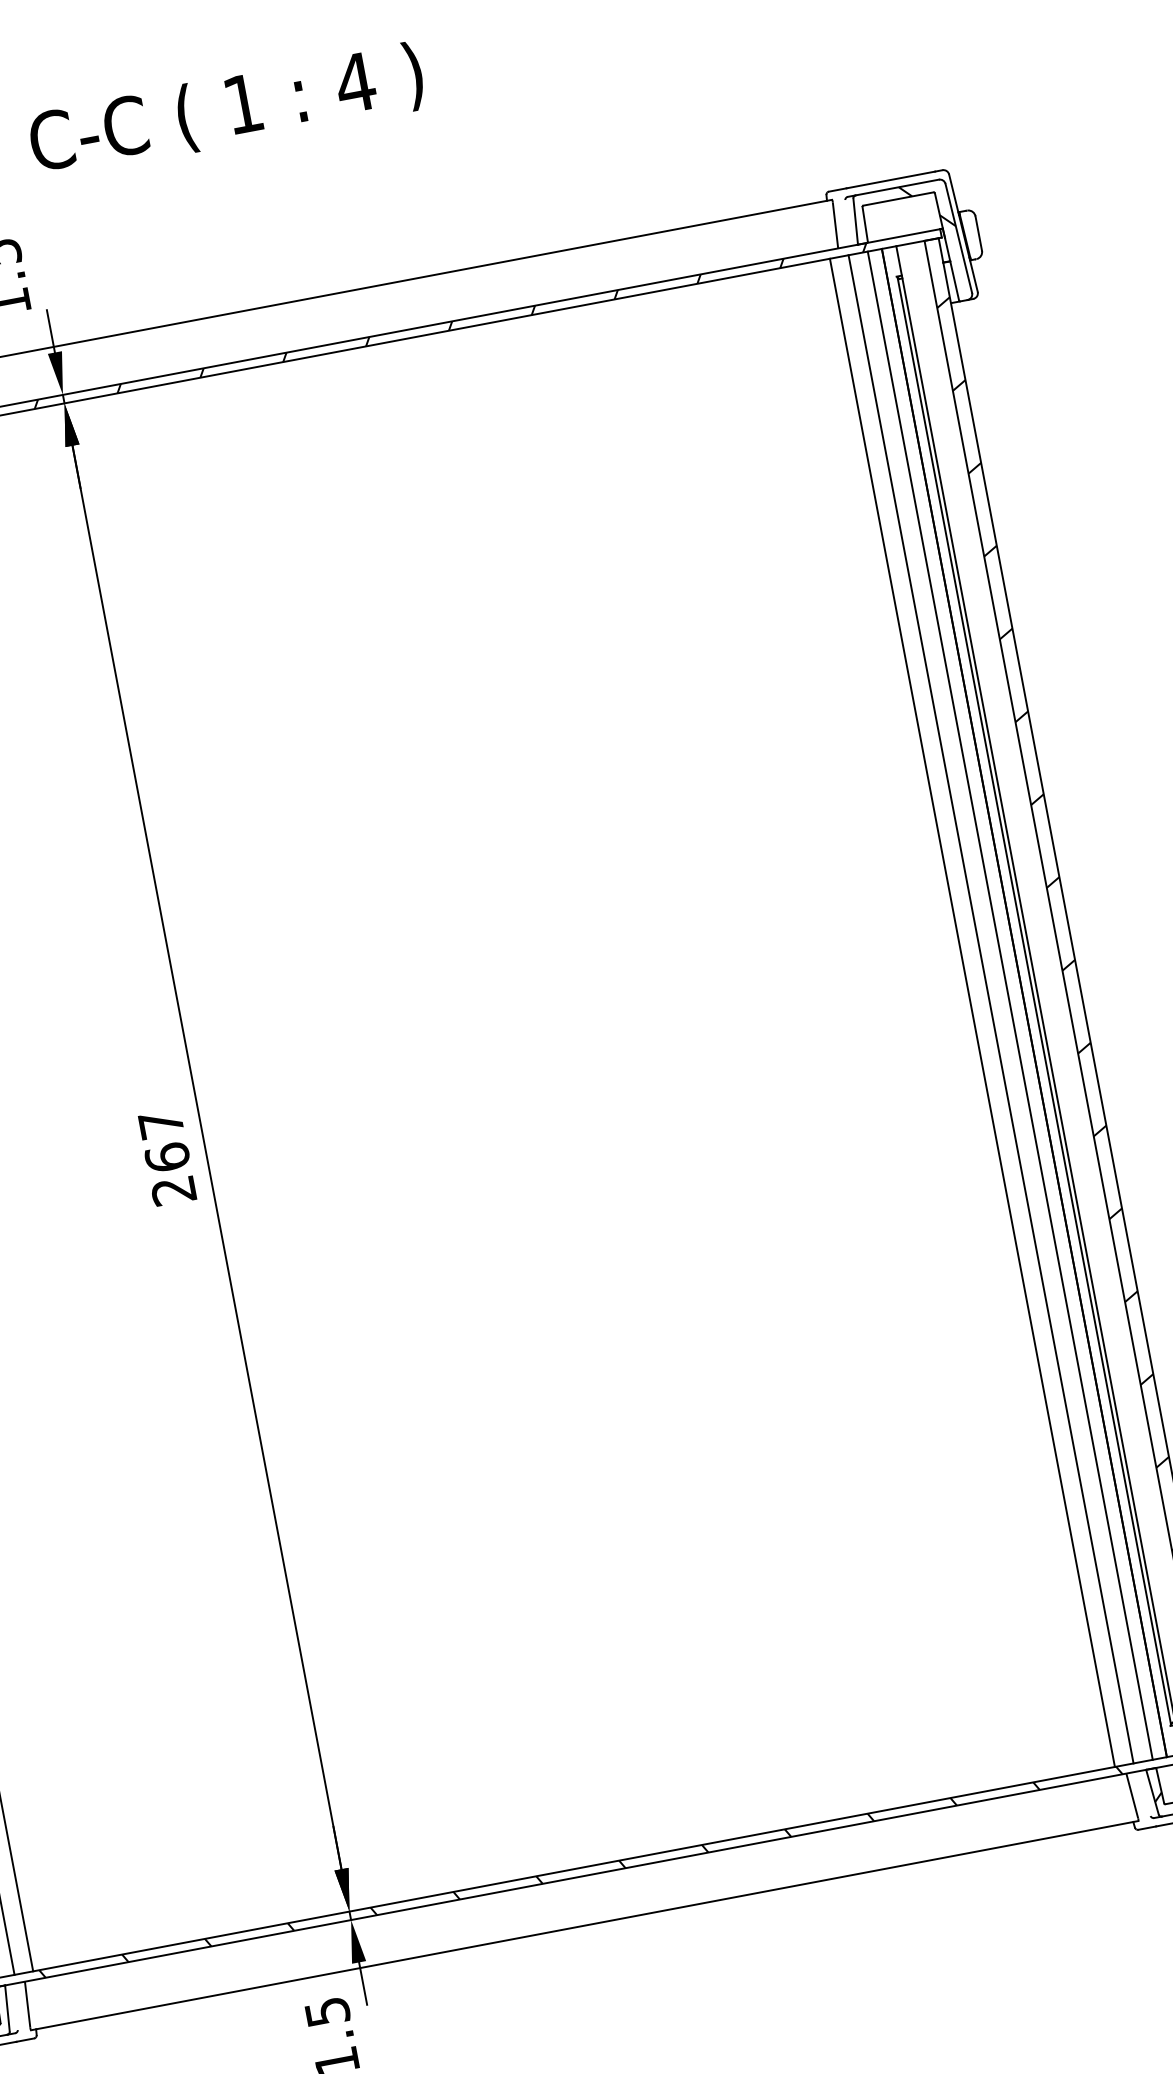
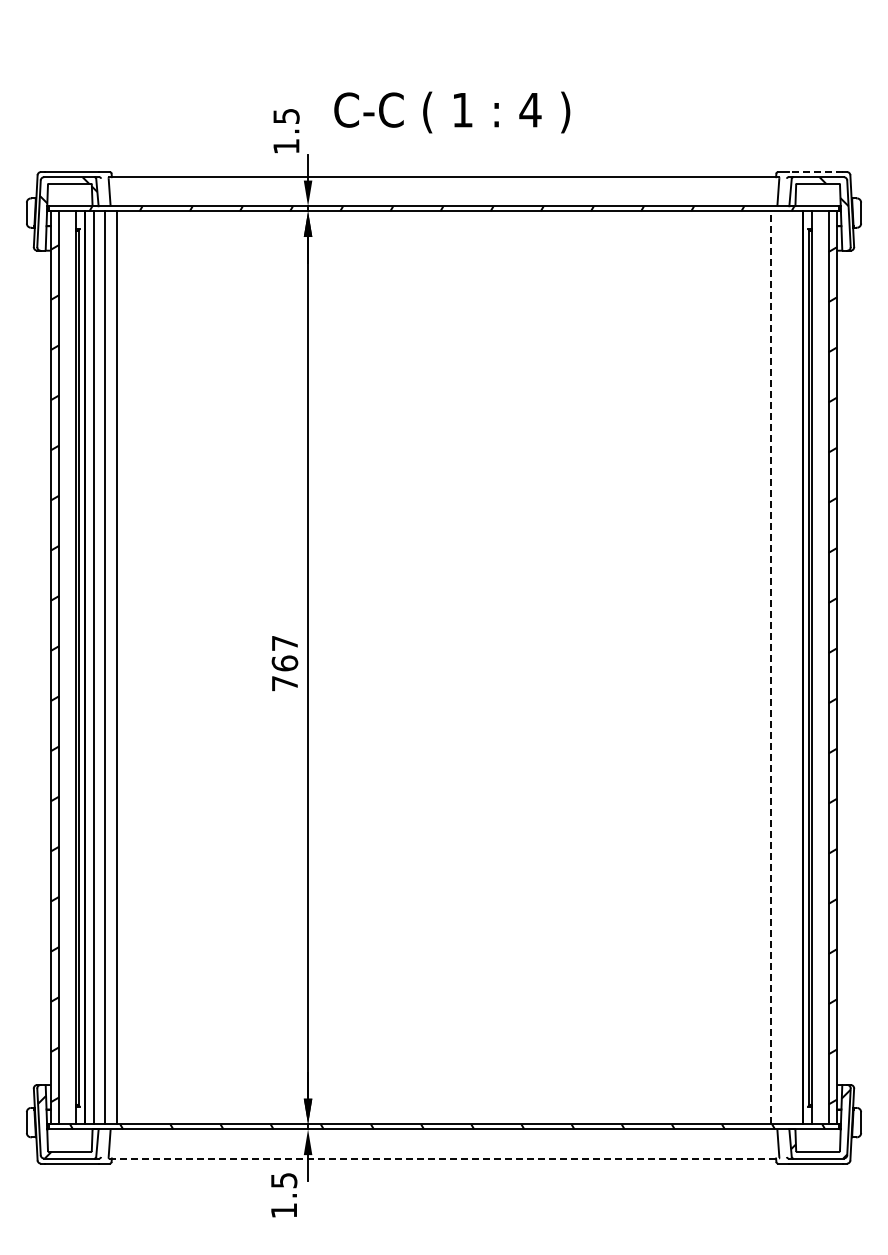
text: (227, 111) -> (452, 112), moved
line: (890, 180) -> (815, 172), solid -> dashed
line: (1010, 1005) -> (794, 667), removed
line: (990, 1008) -> (782, 667), removed
line: (972, 1012) -> (771, 667), solid -> dashed
text: (172, 1190) -> (284, 683), 267 -> 767
line: (585, 1925) -> (444, 1158), solid -> dashed

